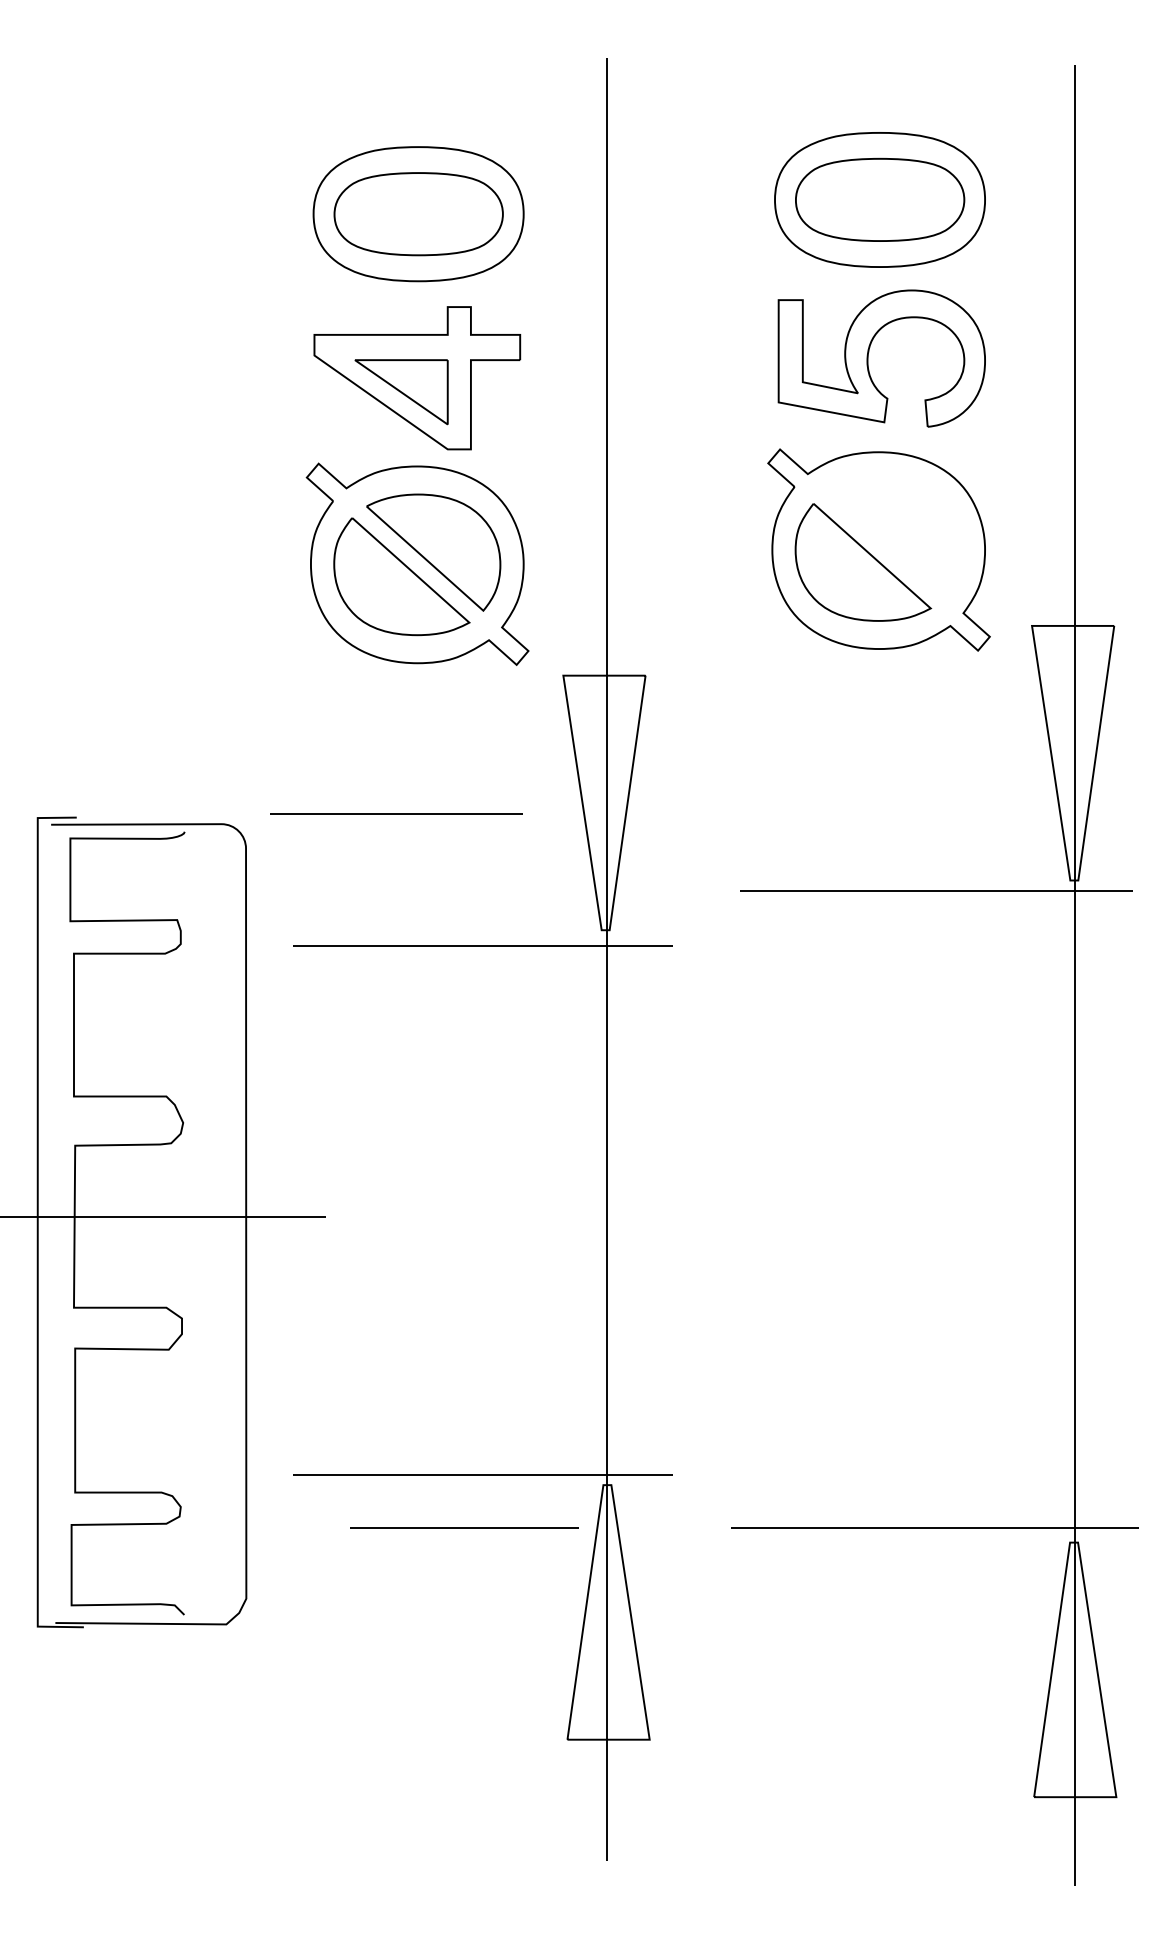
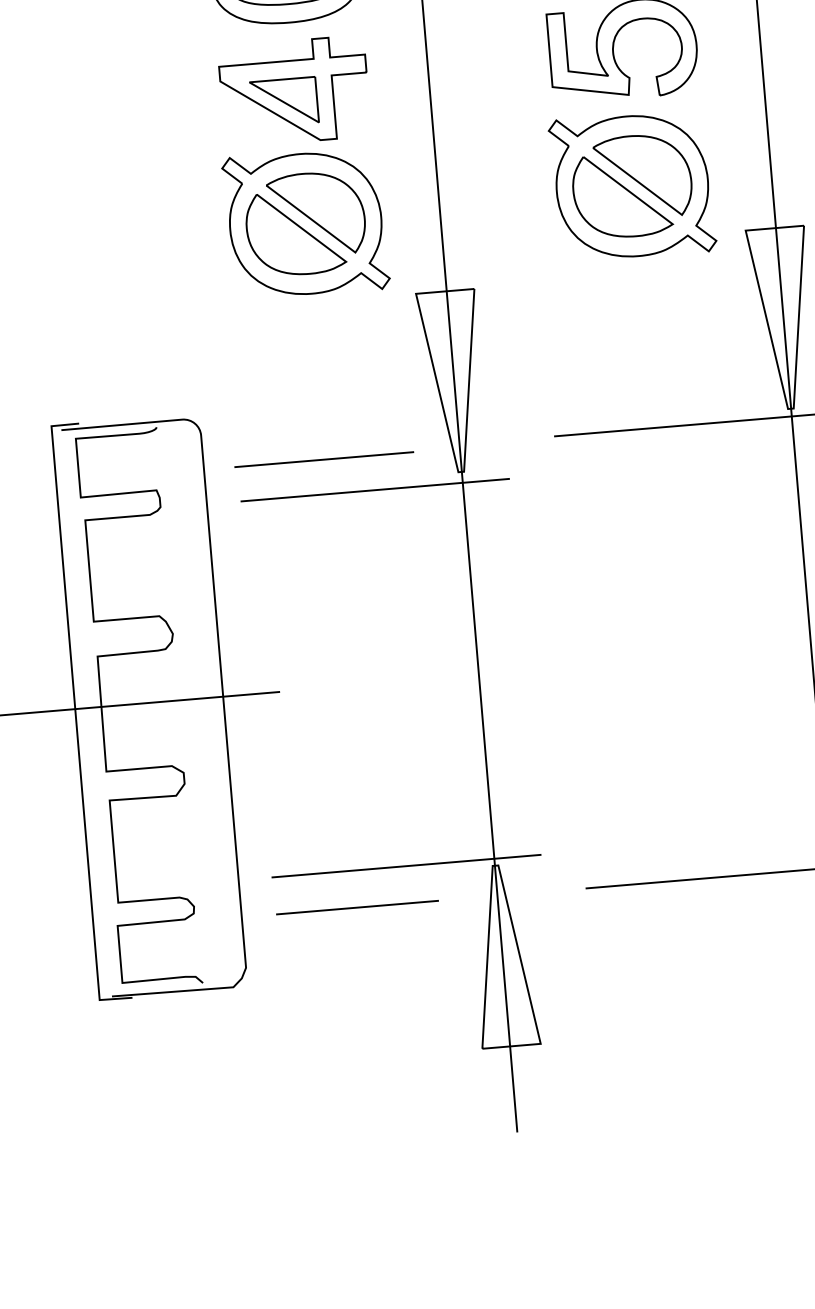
part: (894, 538) -> (642, 176), added
line: (396, 813) -> (324, 459), moved
line: (464, 1527) -> (357, 907), moved

